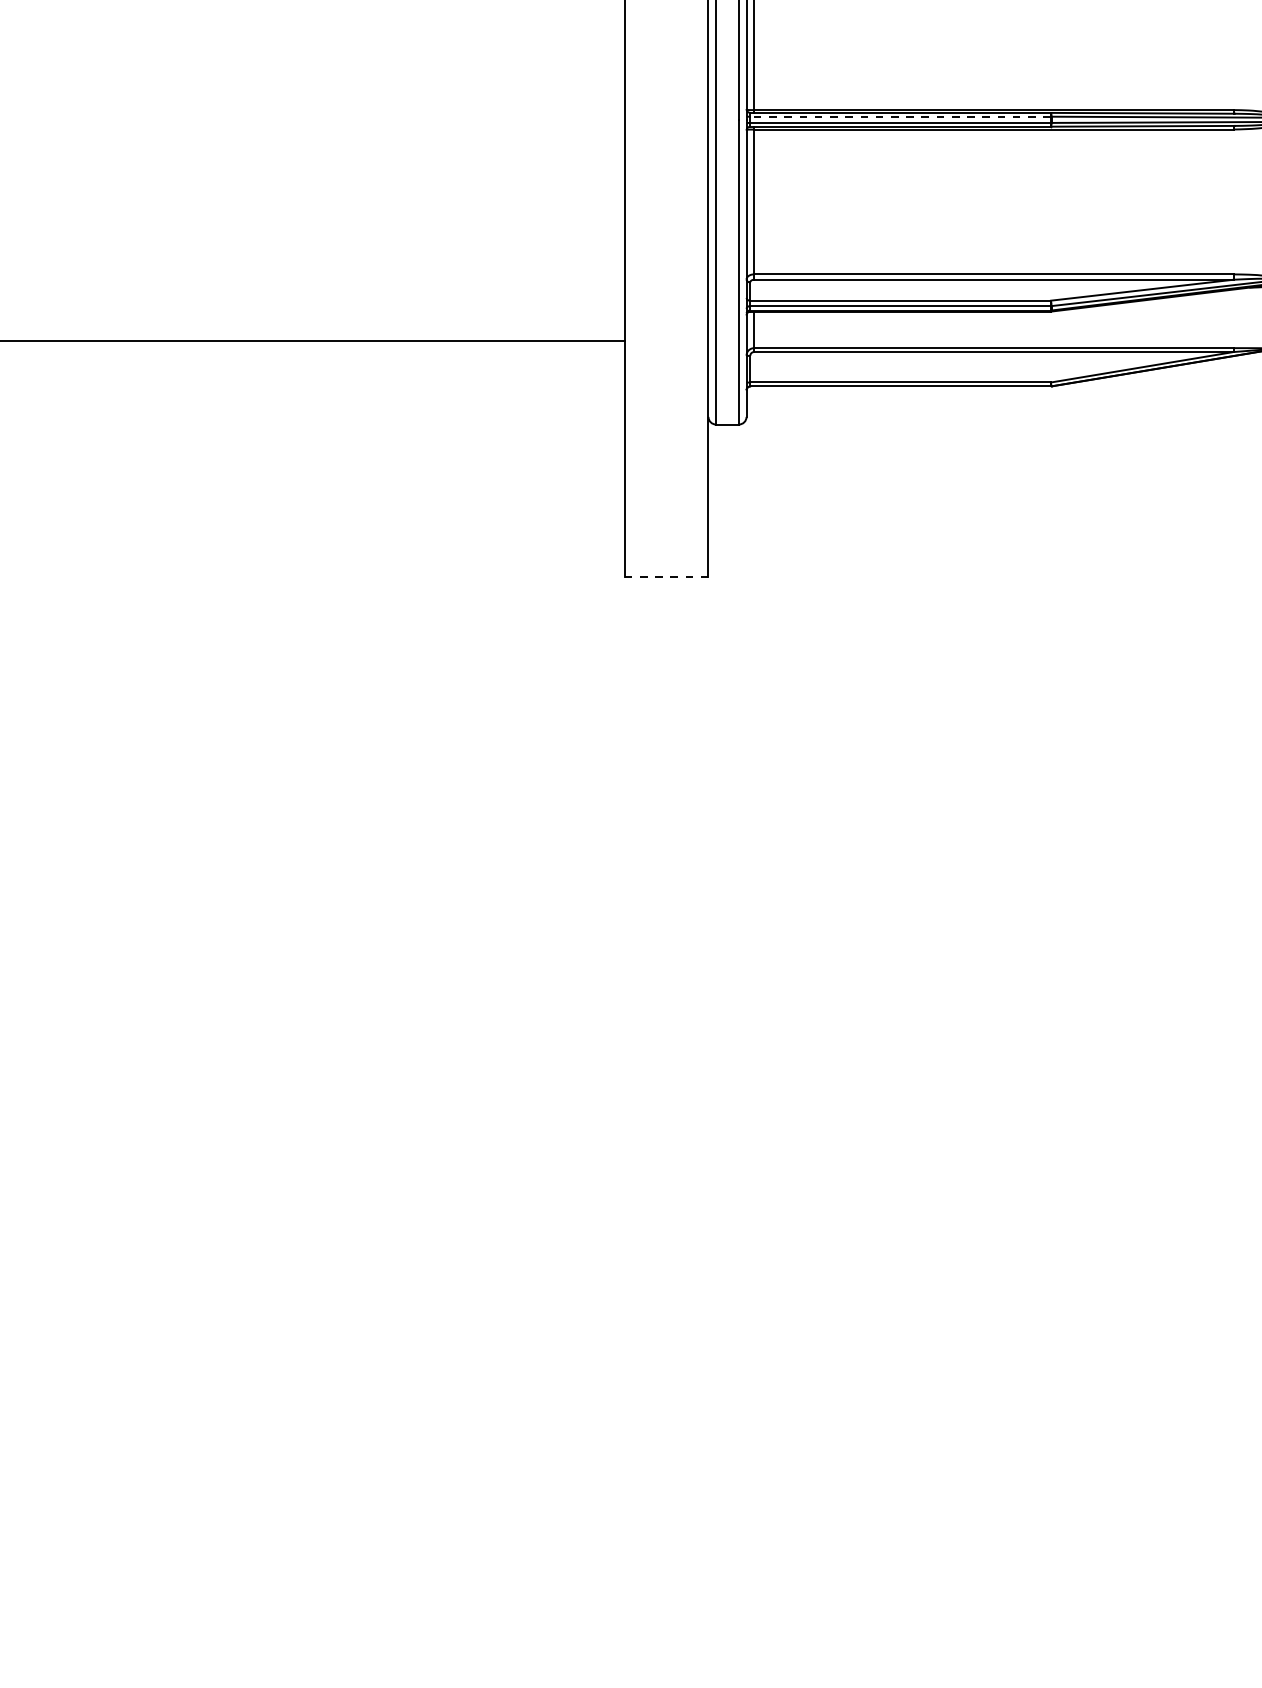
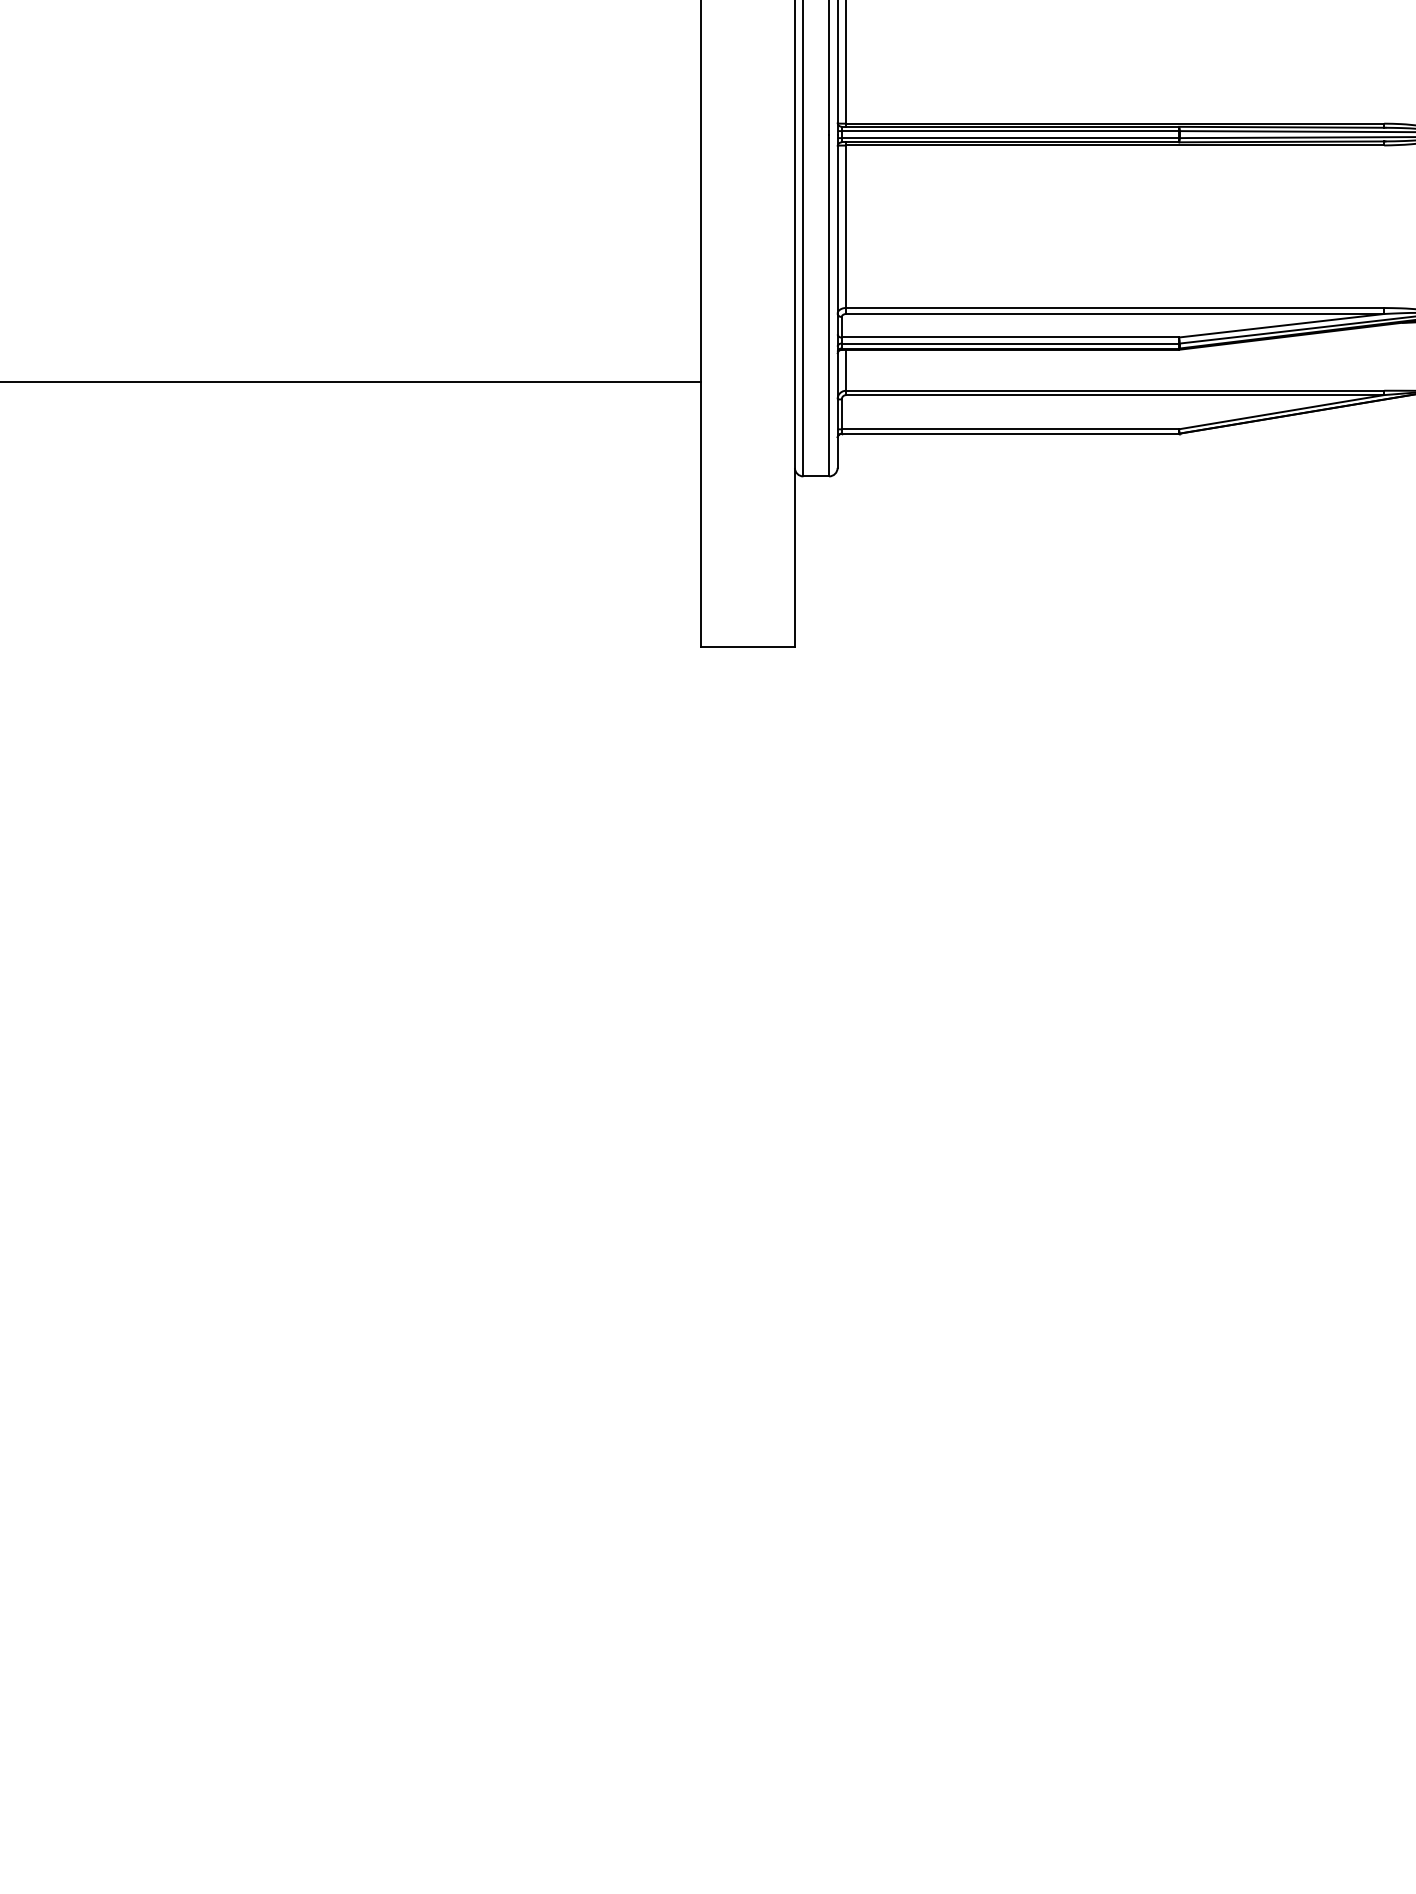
line: (900, 117) -> (1010, 131), dashed -> solid
line: (667, 577) -> (748, 647), dashed -> solid

